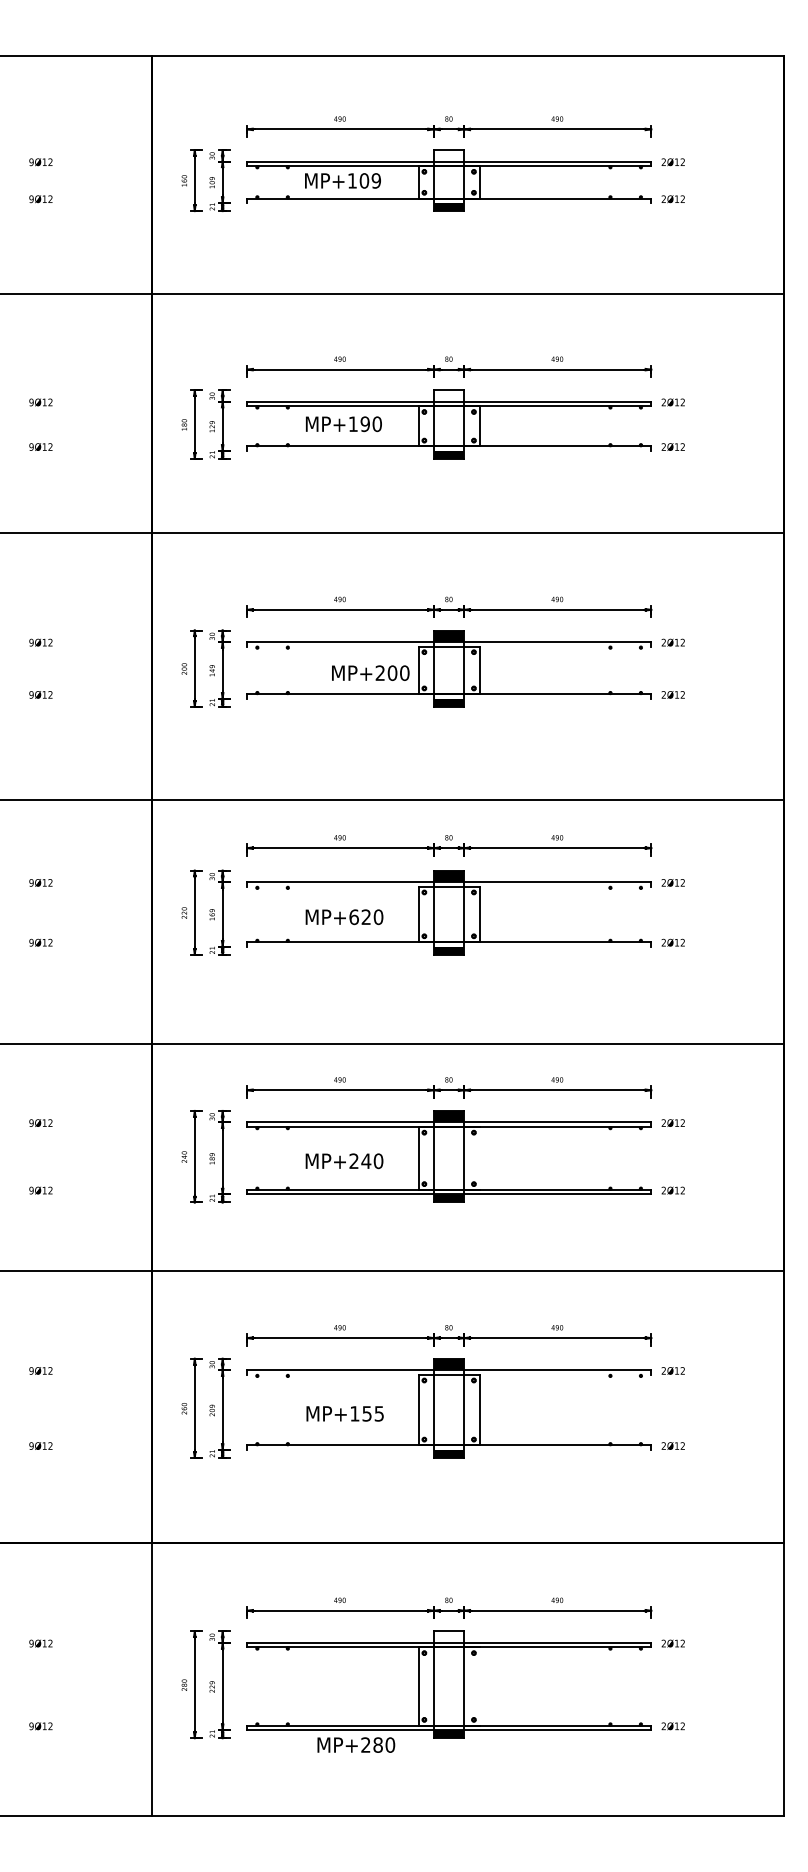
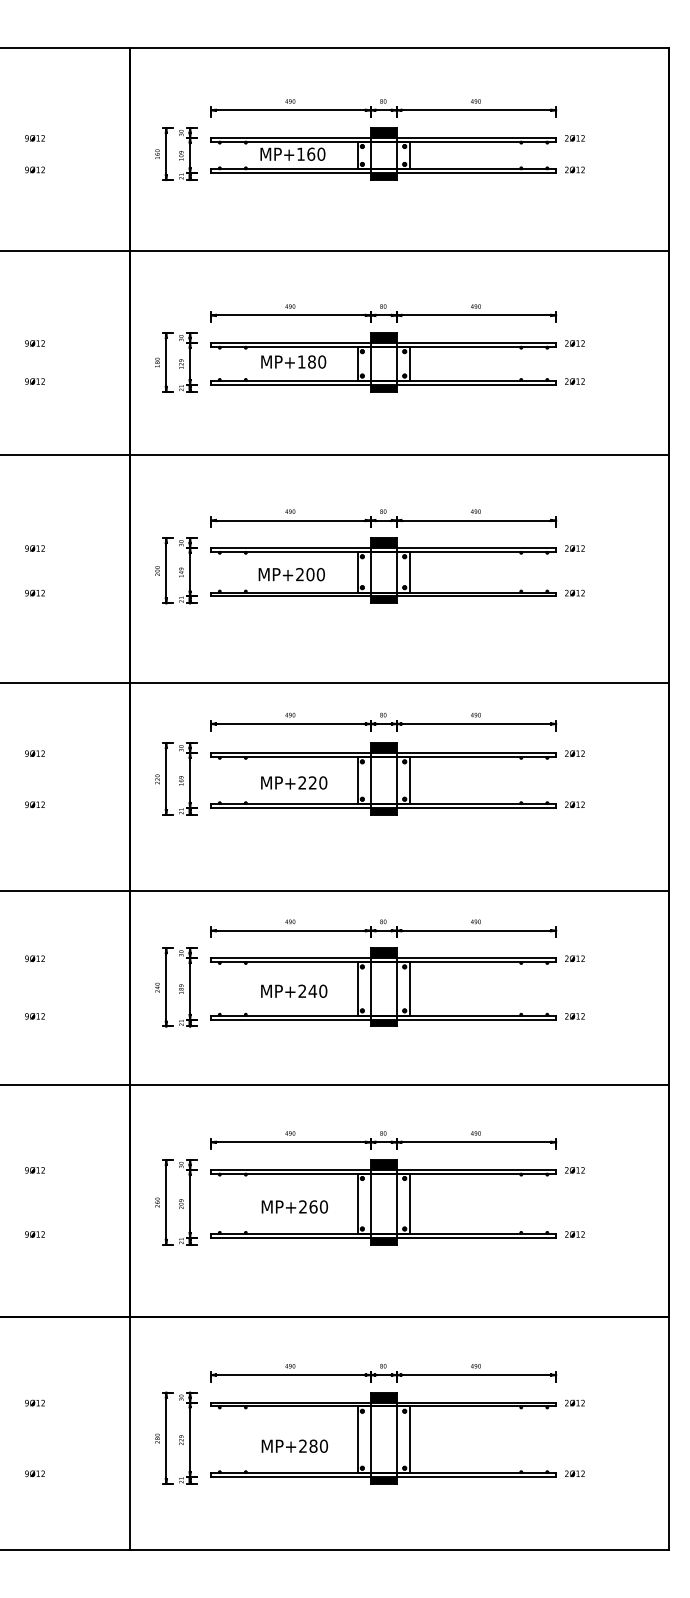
fill: (448, 155) -> (382, 132), added
text: (370, 180) -> (316, 153), MP+109 -> MP+160
line: (449, 203) -> (383, 173), added
fill: (448, 395) -> (382, 337), added
text: (364, 424) -> (311, 362), MP+190 -> MP+180
line: (449, 450) -> (383, 384), added
line: (449, 646) -> (383, 551), added
text: (370, 672) -> (291, 574), moved
line: (449, 698) -> (383, 596), added
line: (449, 886) -> (383, 756), added
text: (353, 917) -> (301, 783), MP+620 -> MP+220
line: (449, 946) -> (383, 807), added
line: (479, 1157) -> (409, 988), added
line: (449, 1374) -> (383, 1173), added
text: (367, 1413) -> (313, 1206), MP+155 -> MP+260
line: (449, 1449) -> (383, 1237), added
fill: (448, 1636) -> (382, 1397), added
line: (479, 1686) -> (409, 1439), added
text: (356, 1744) -> (295, 1445), moved

